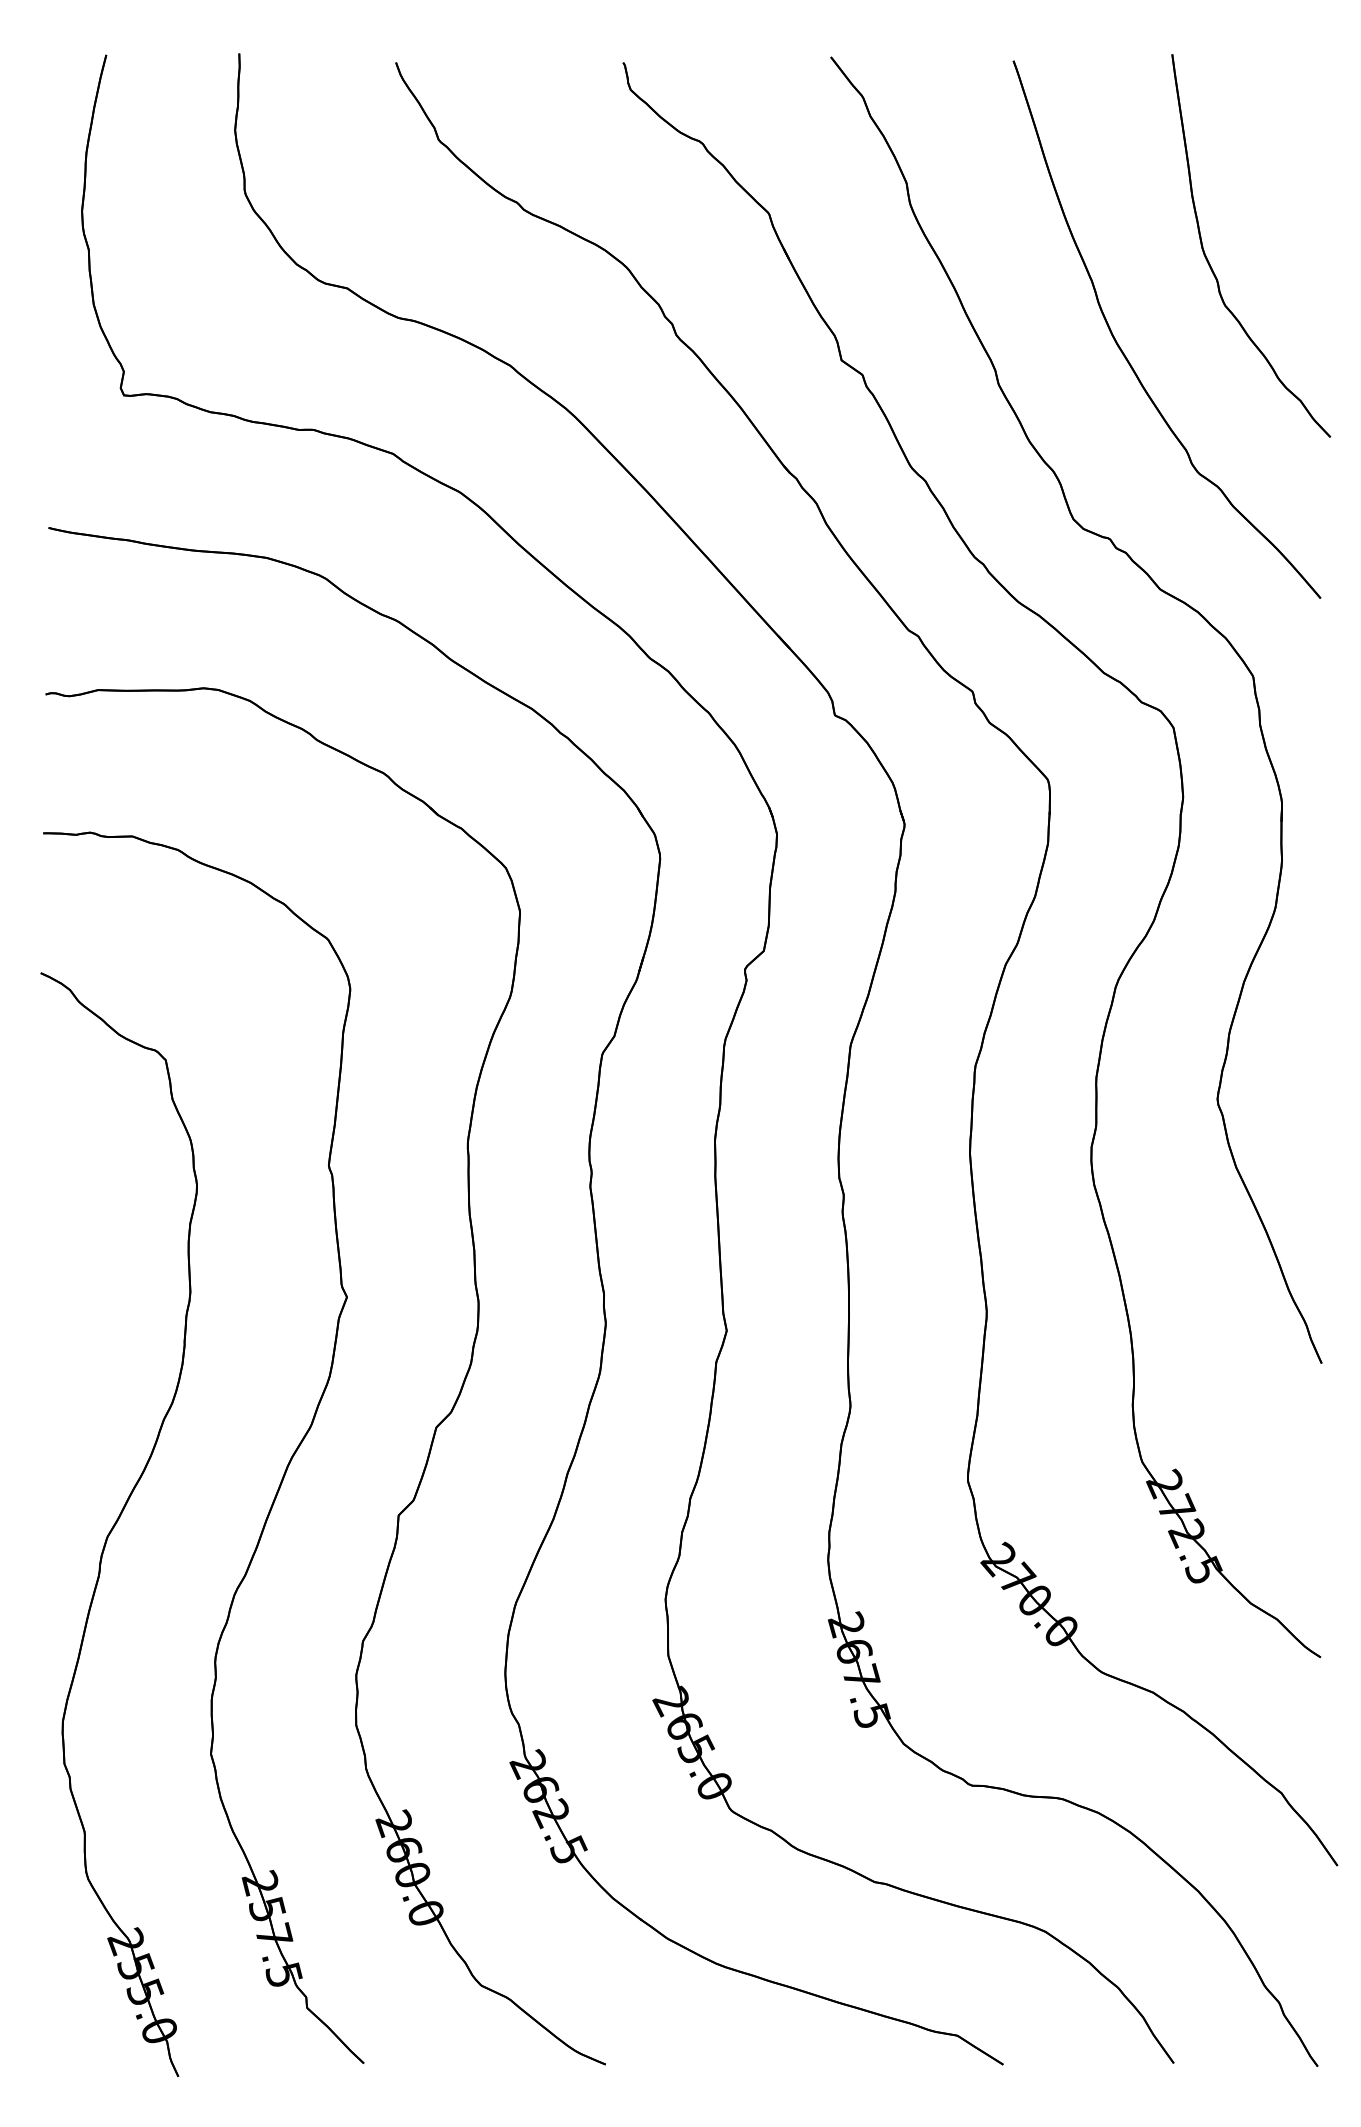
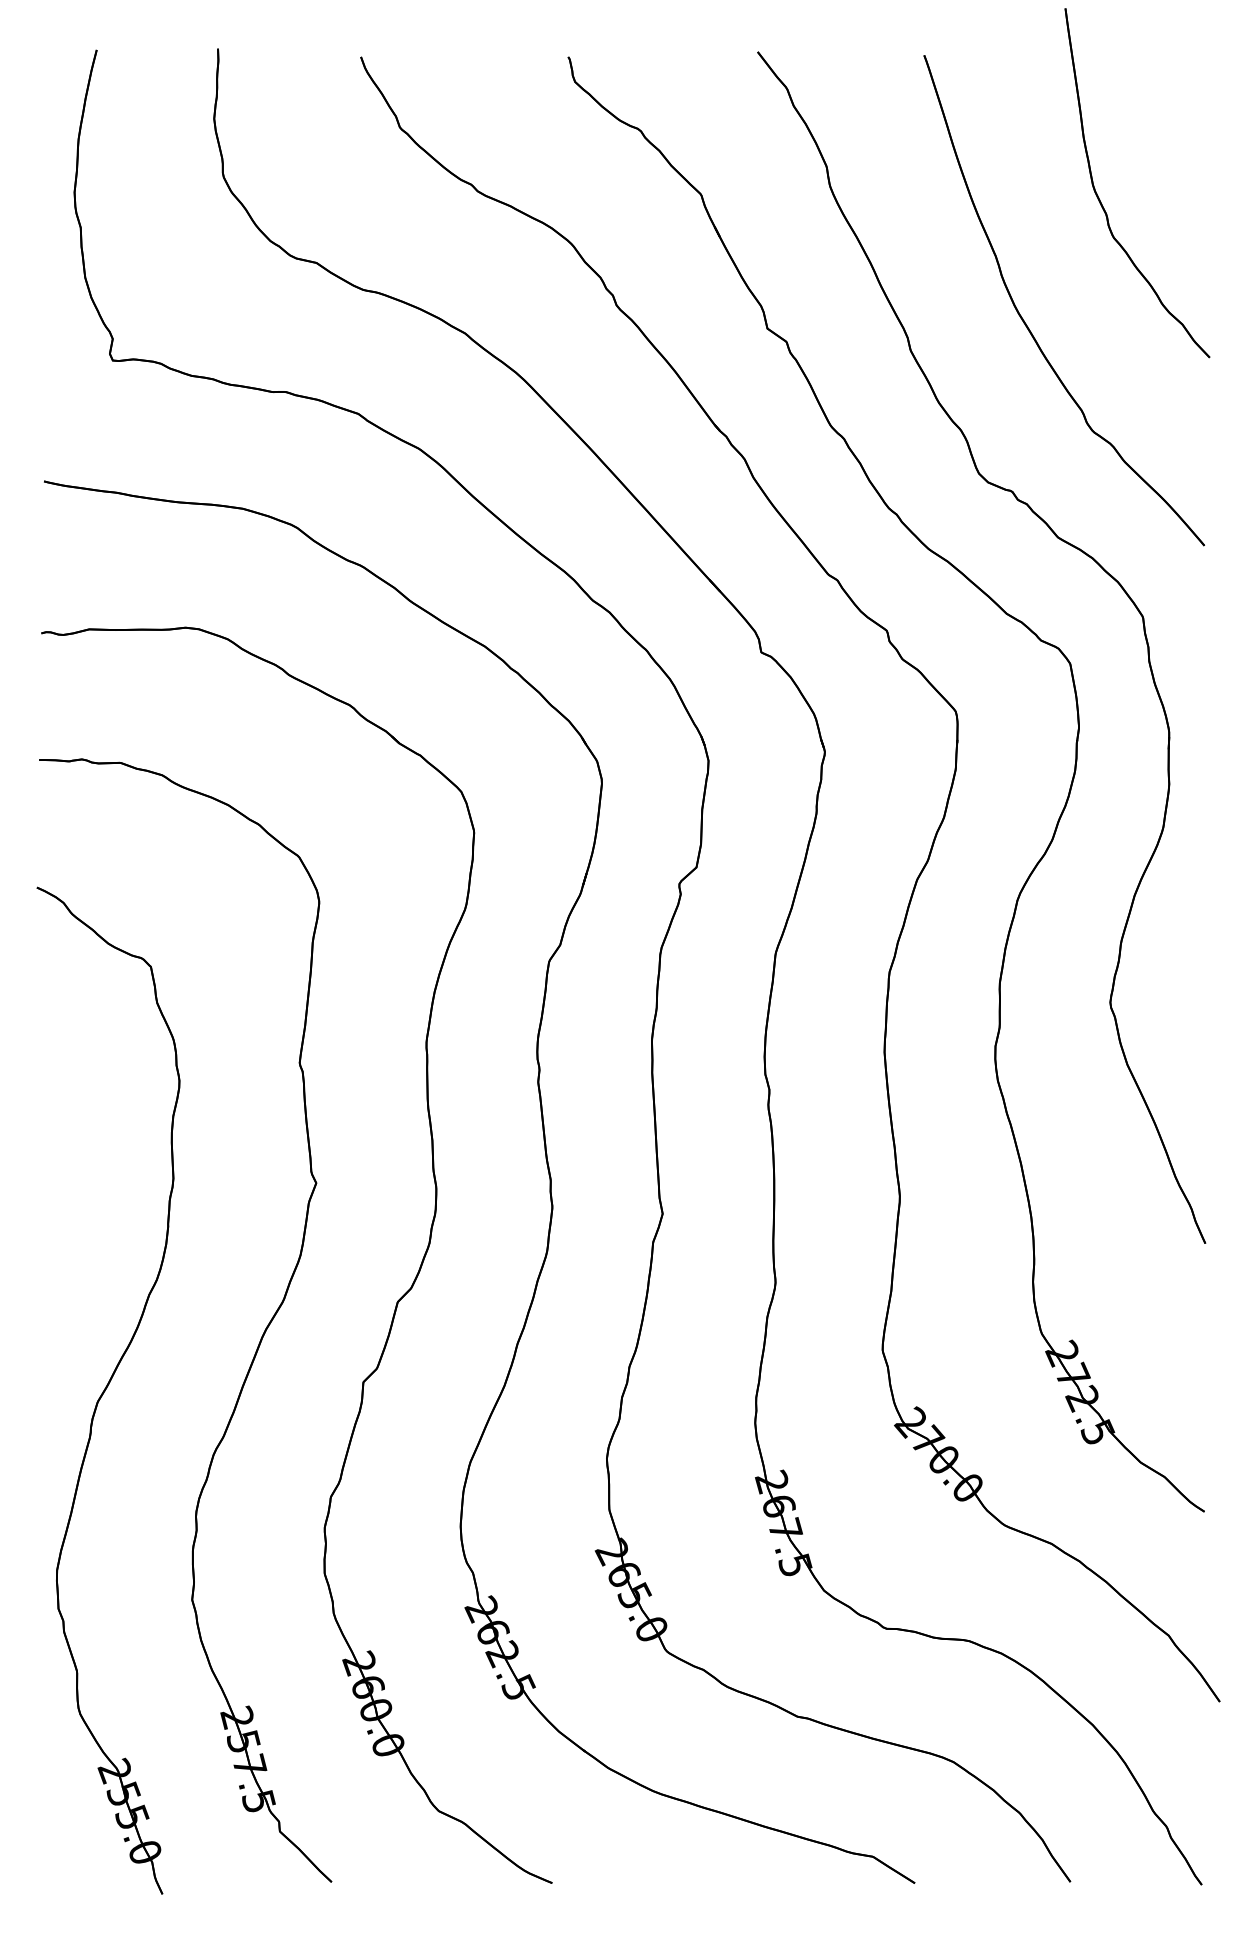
part: (1211, 266) -> (1101, 201), moved

